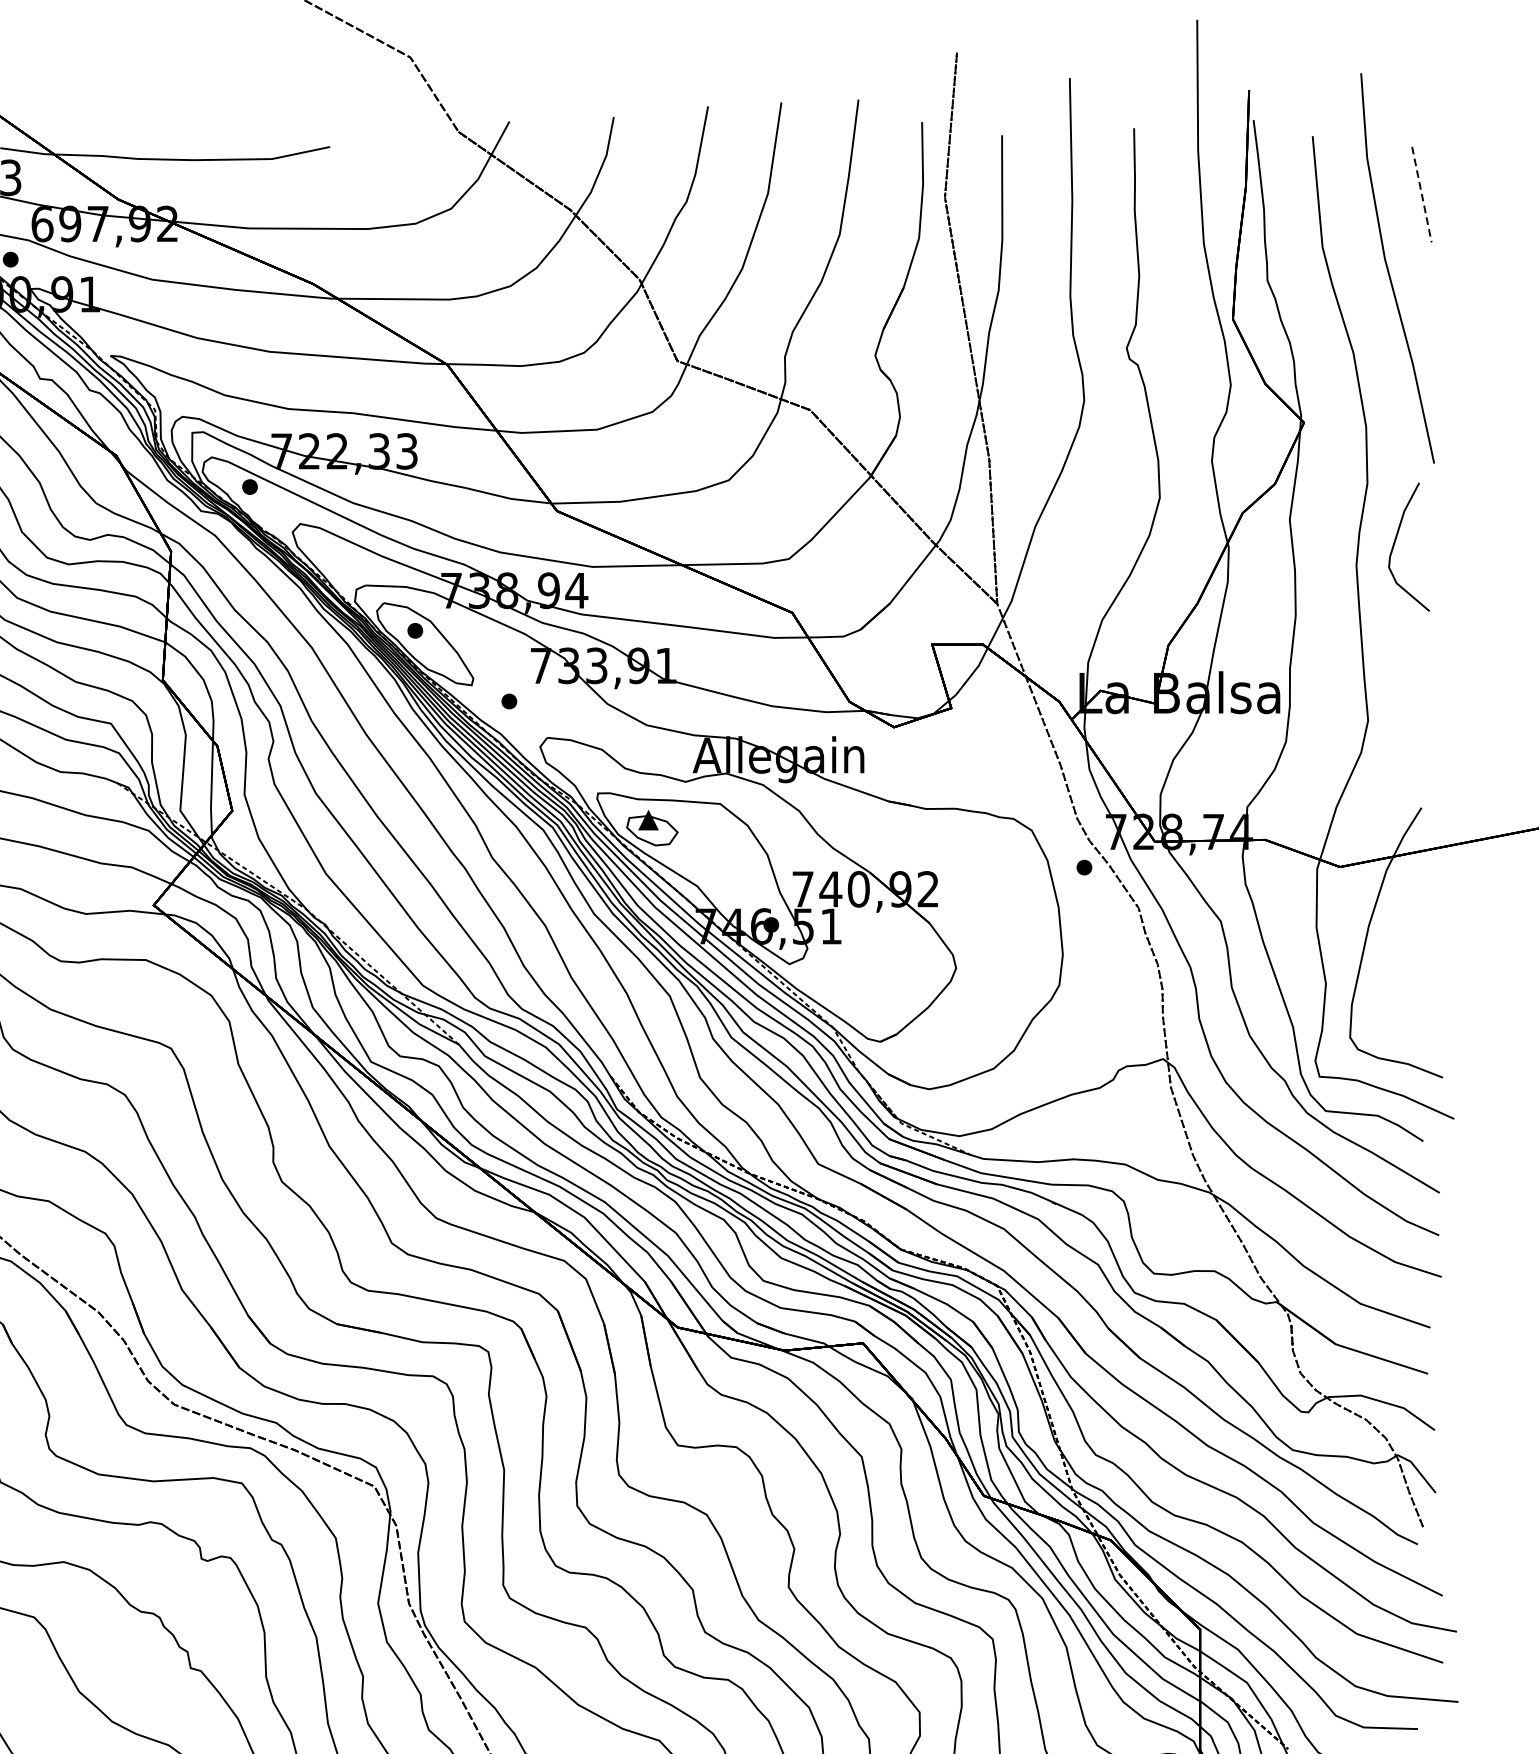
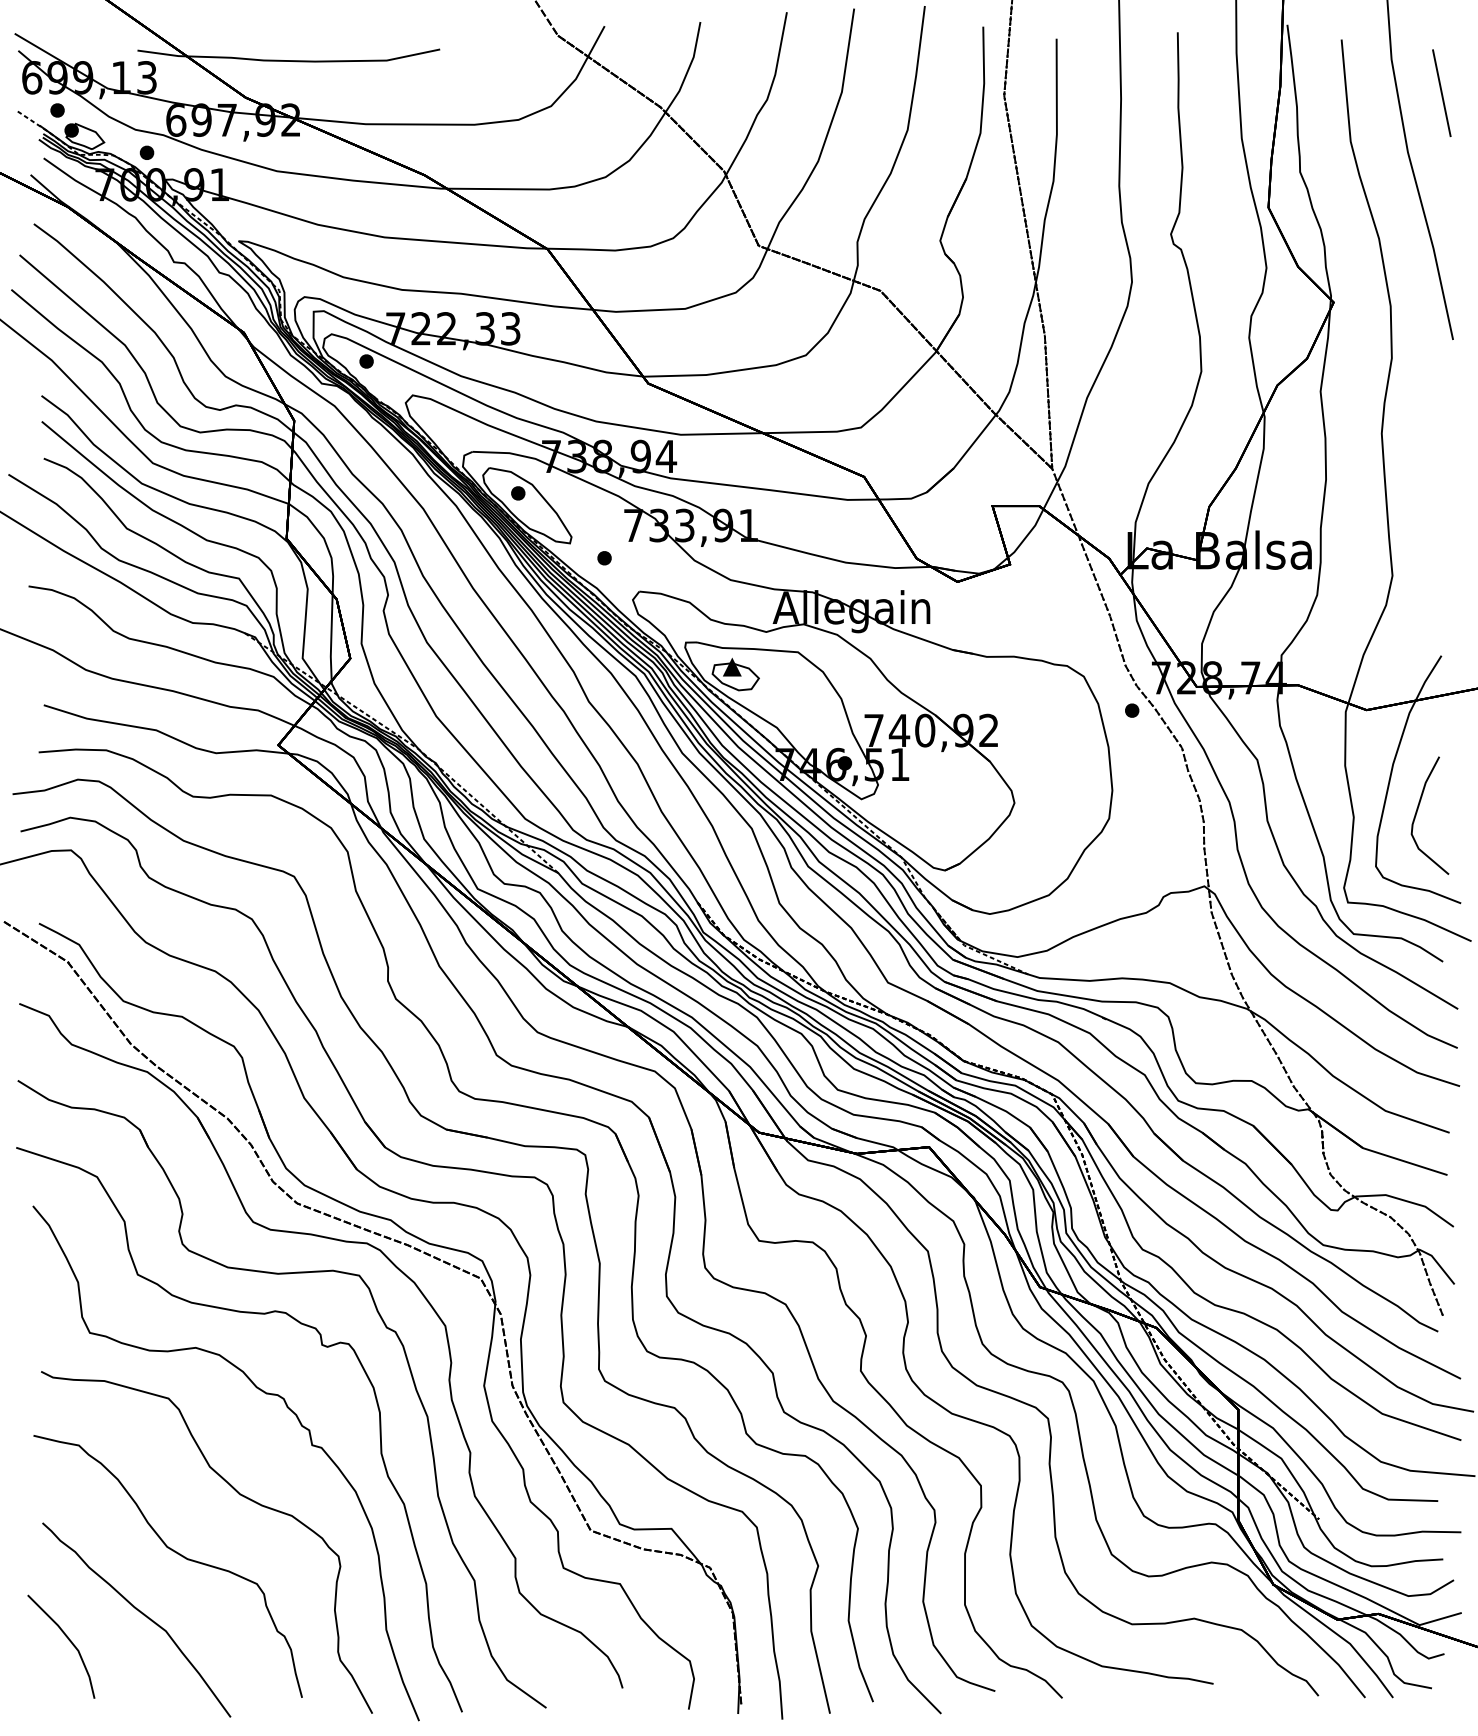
line: (1421, 194) -> (1441, 93), dashed -> solid
curve: (1395, 543) -> (1417, 812), moved

